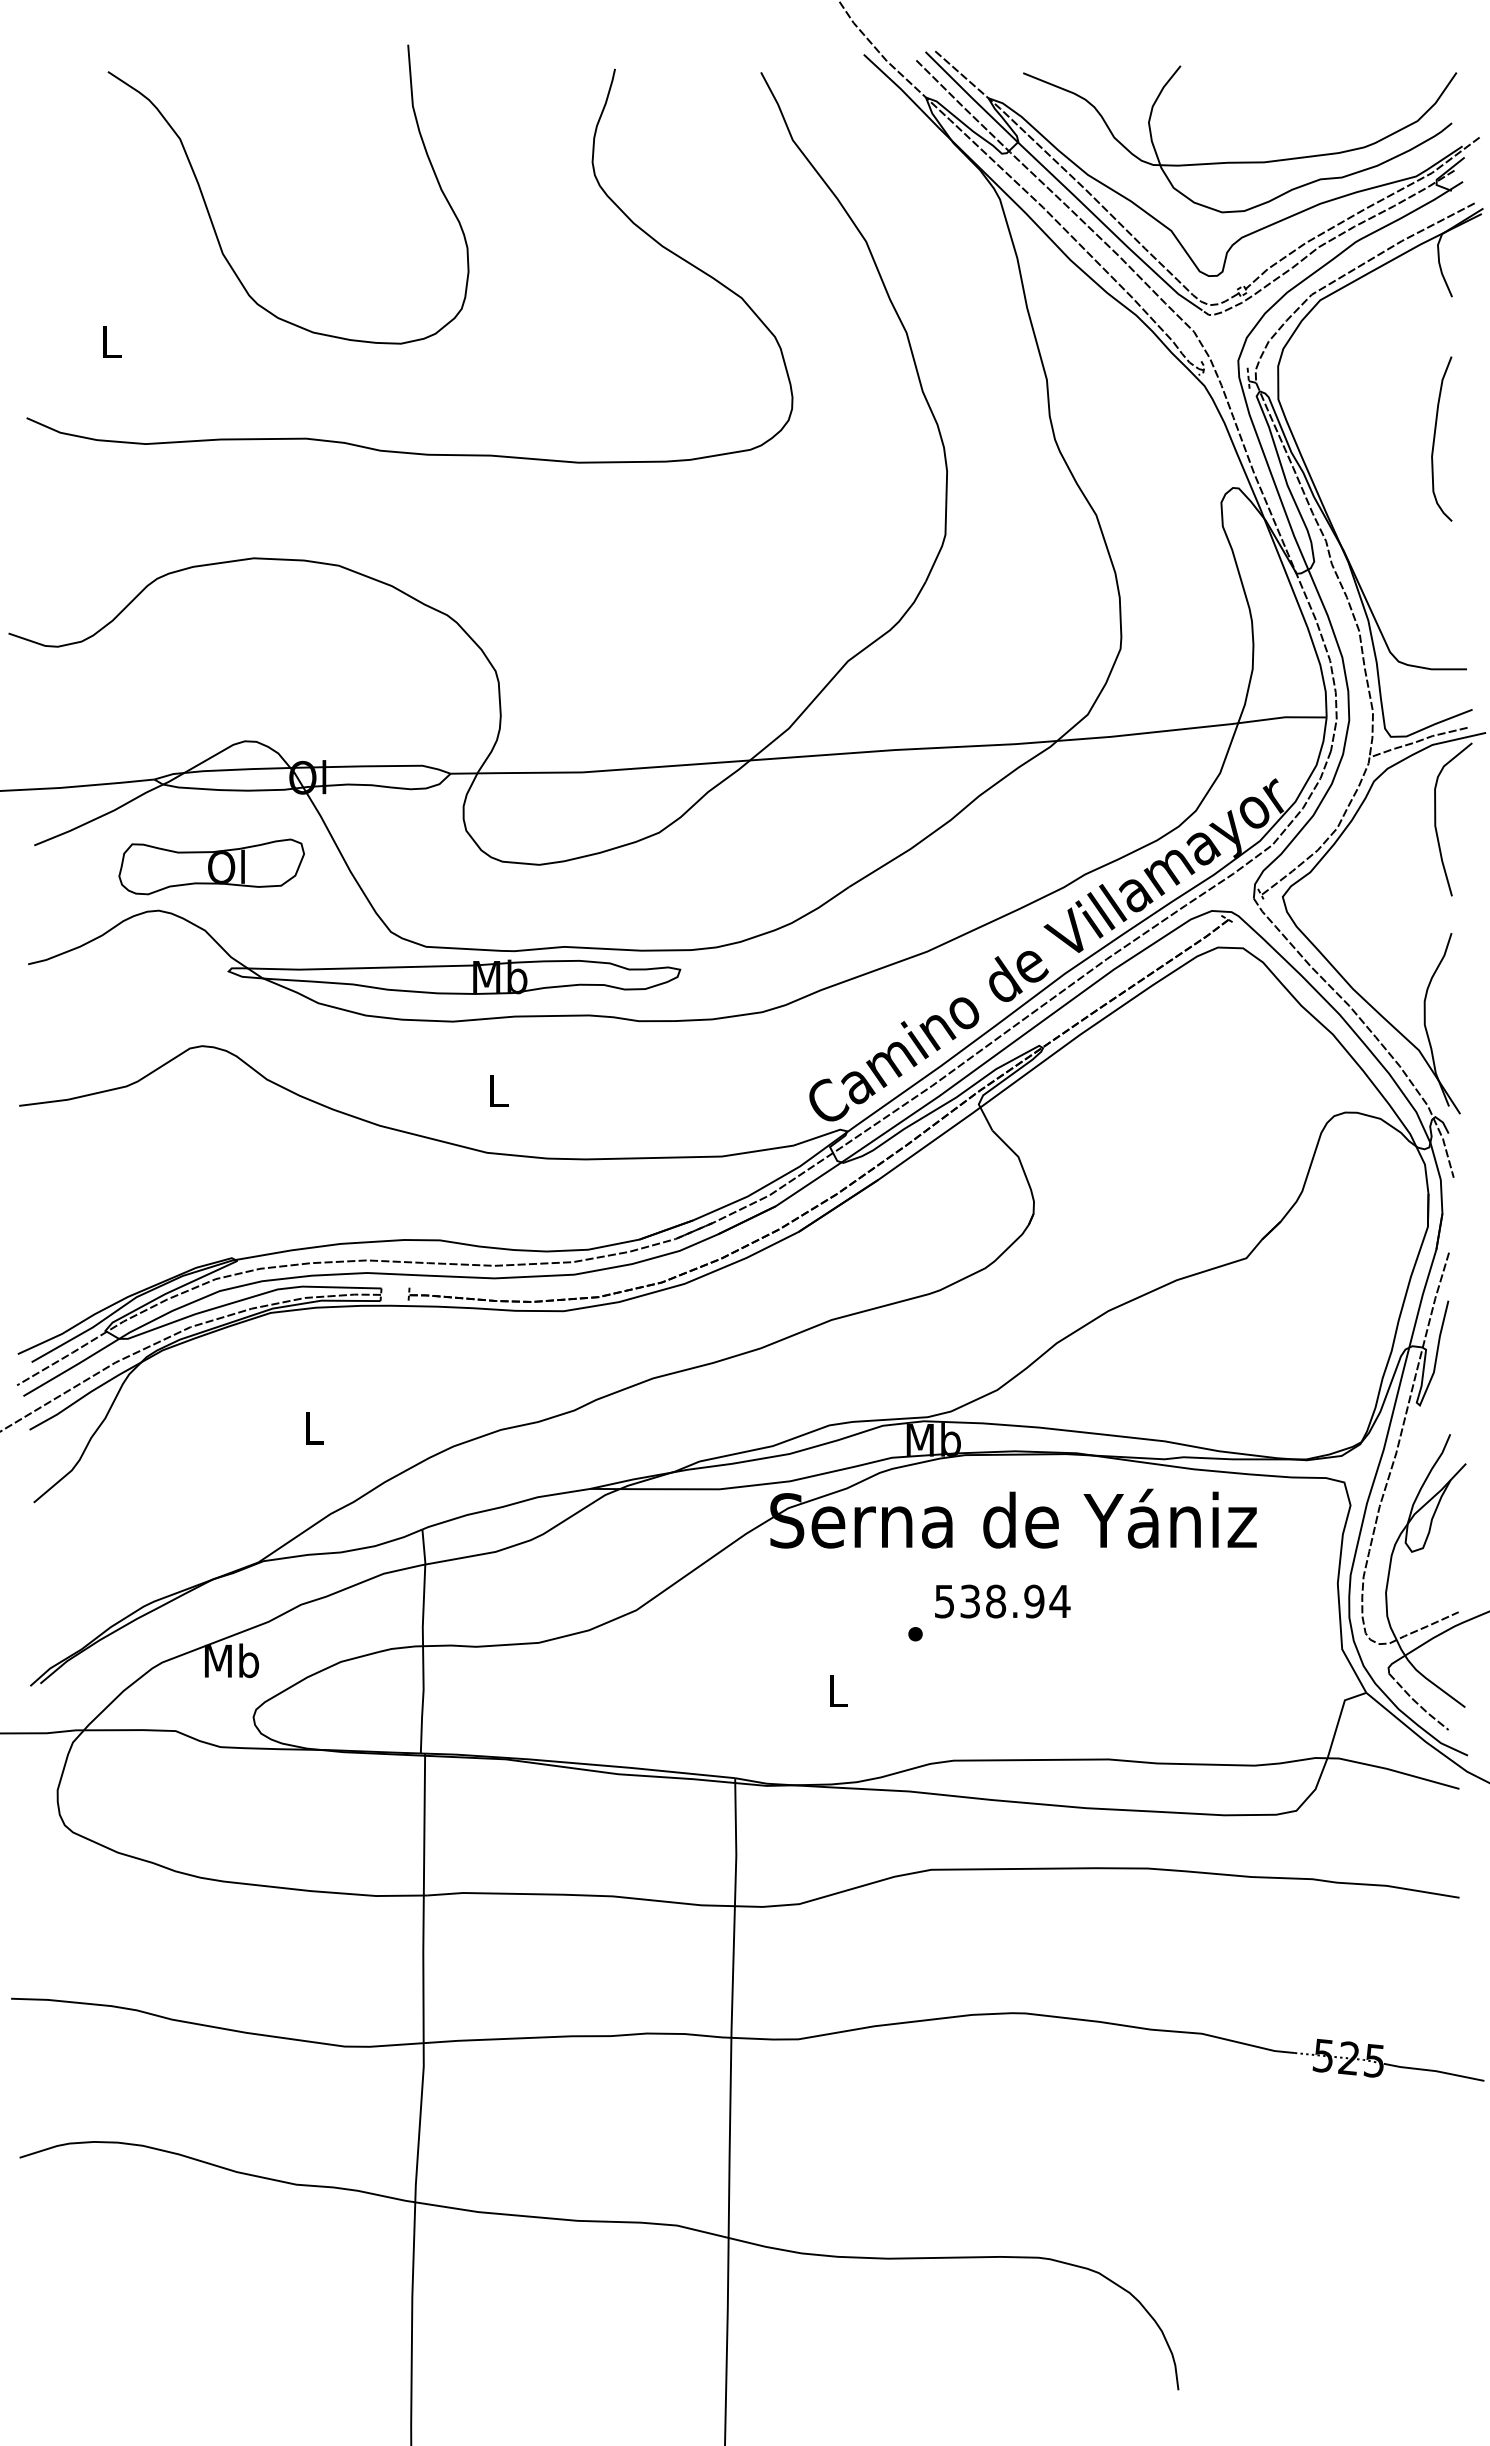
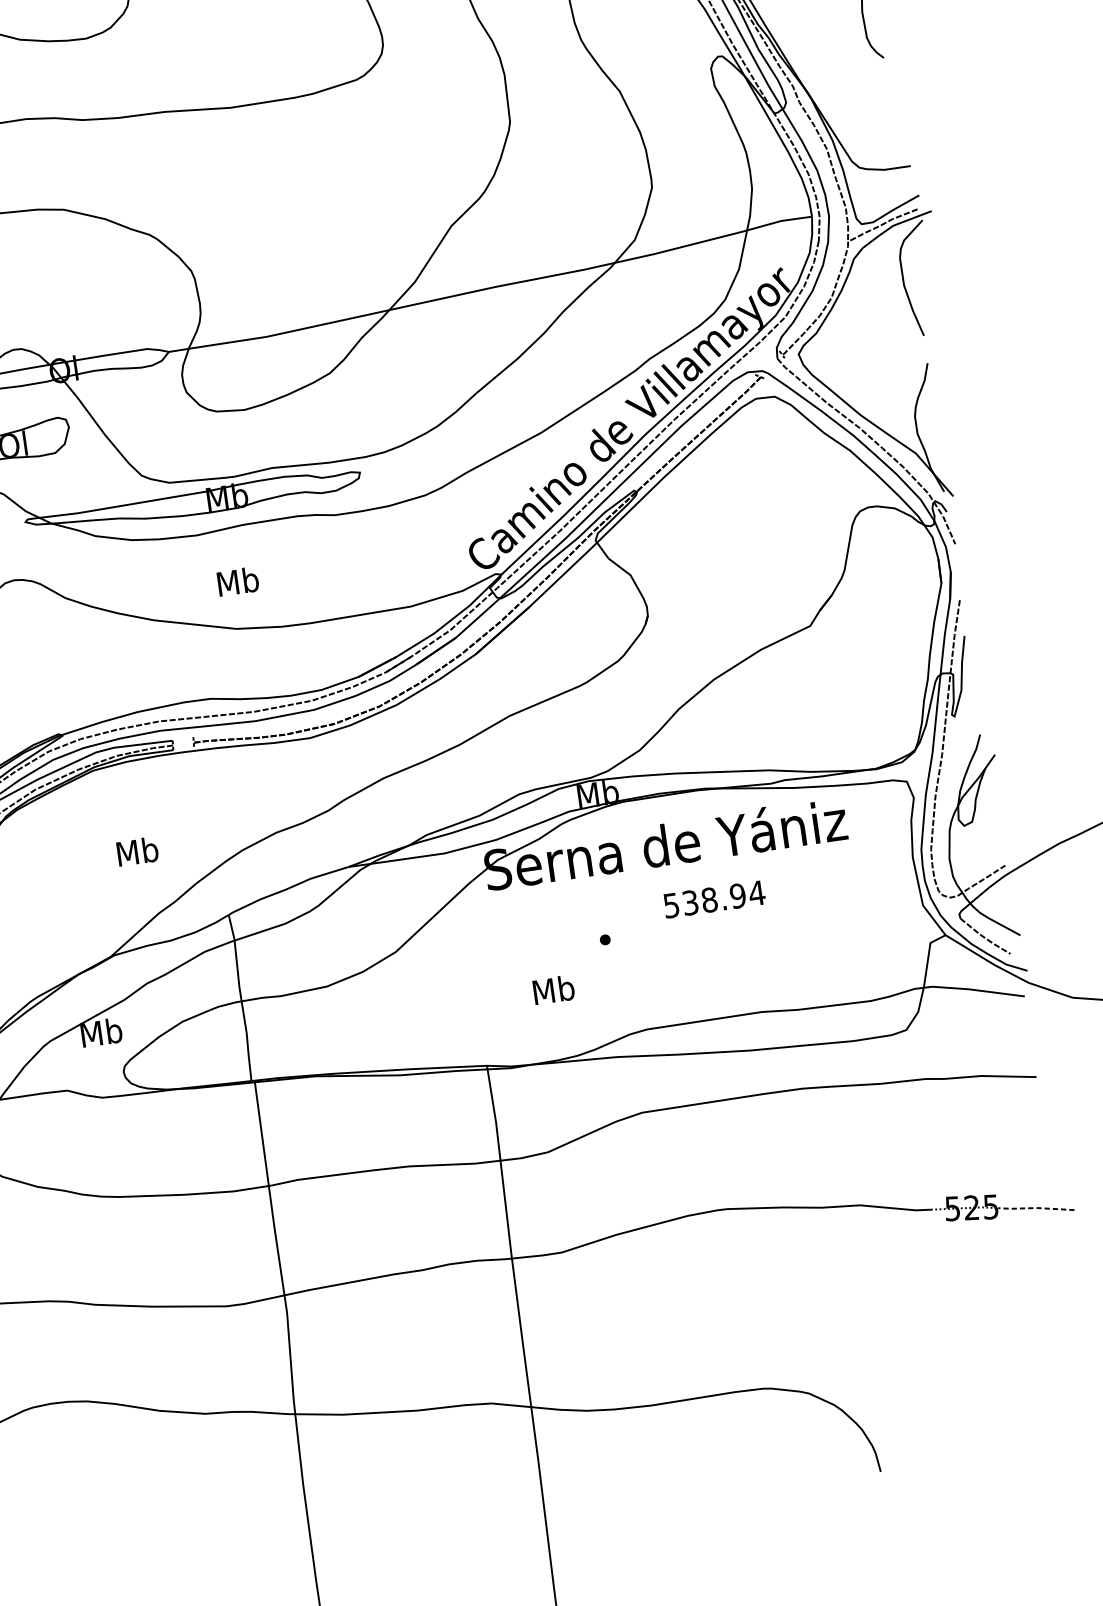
text: (498, 1090) -> (238, 581), L -> Mb
text: (314, 1428) -> (137, 851), L -> Mb
text: (1002, 1601) -> (714, 899), moved
text: (838, 1690) -> (554, 989), L -> Mb
line: (1433, 2070) -> (1035, 1207), solid -> dashed

